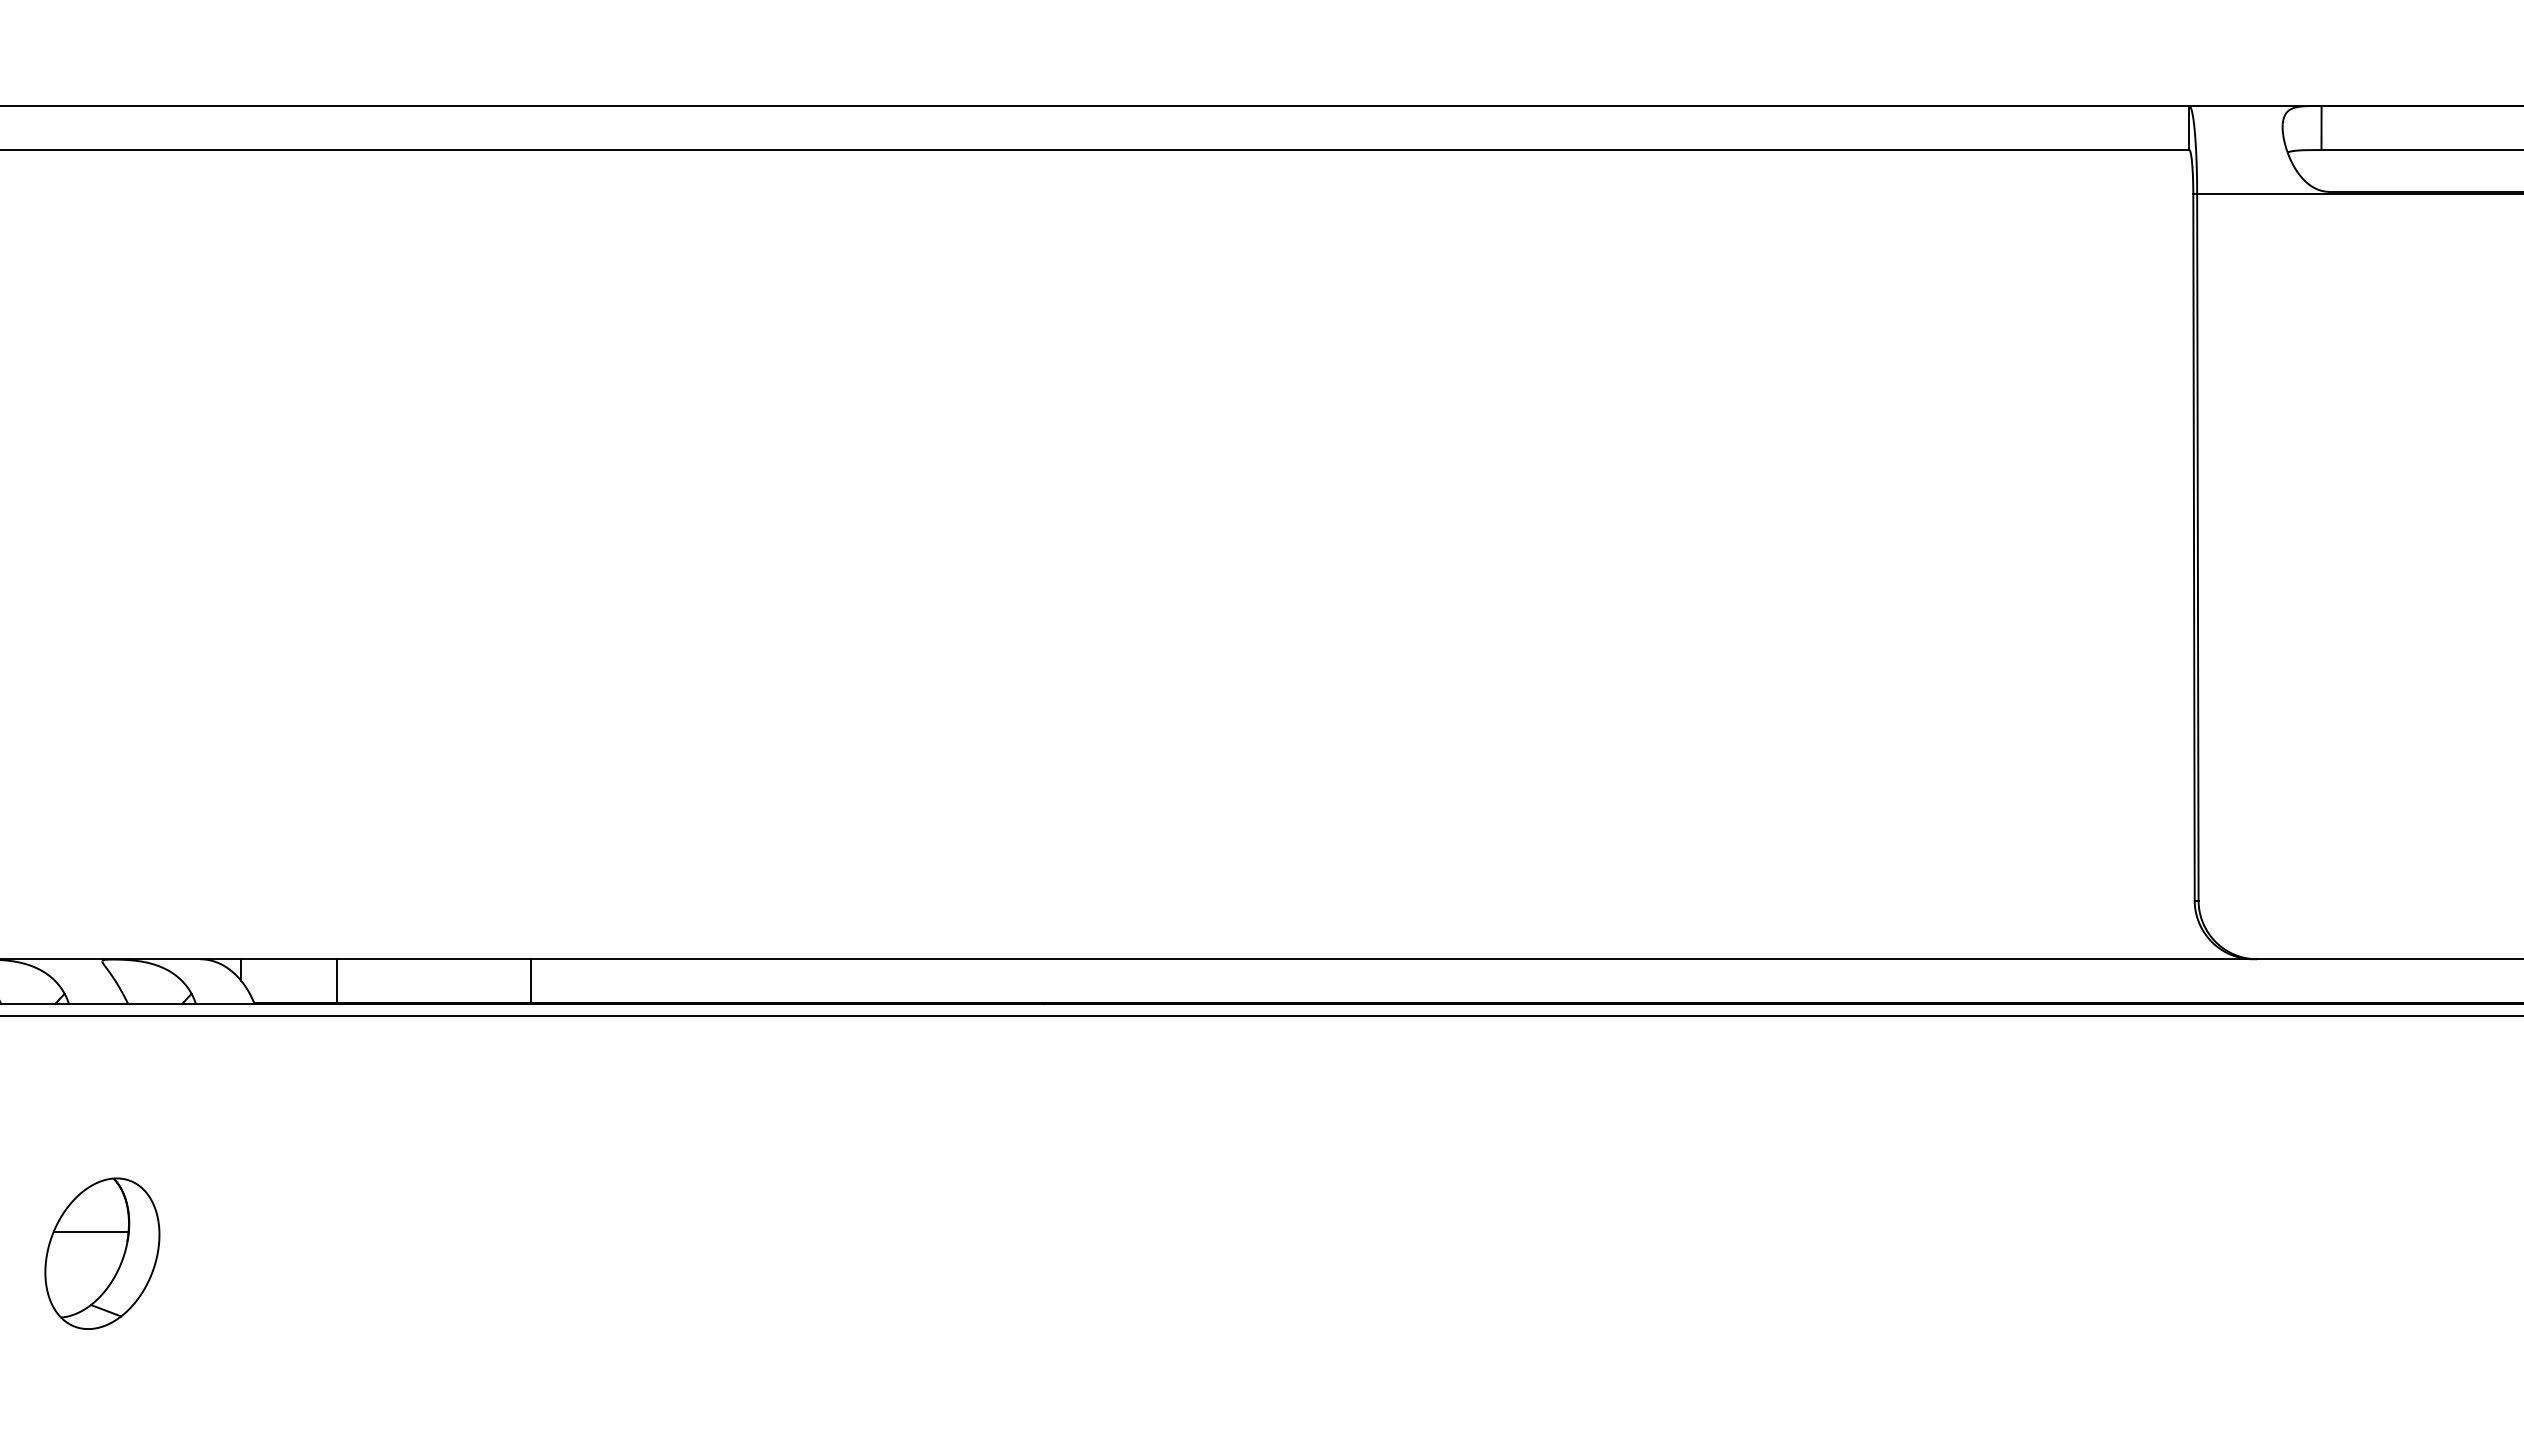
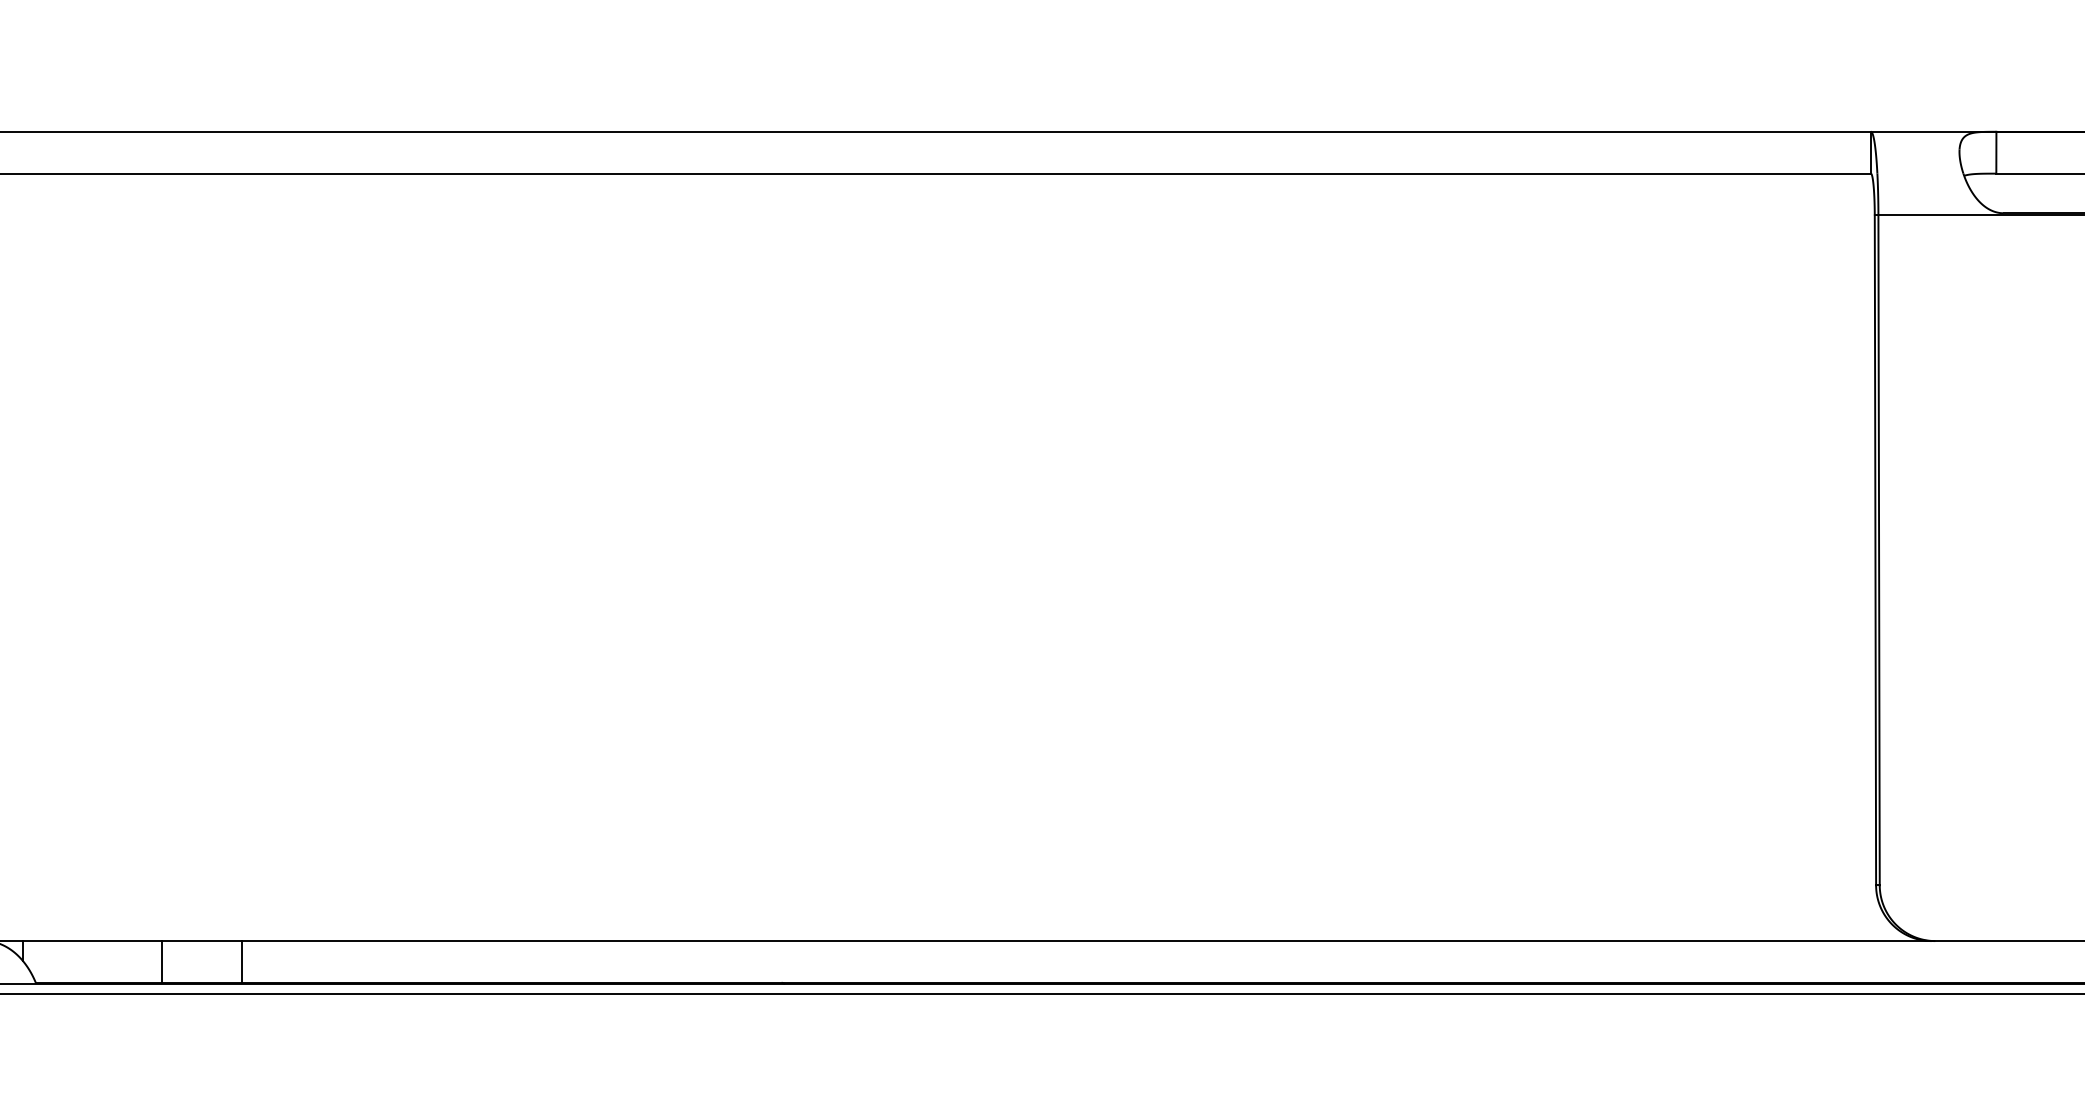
line: (336, 981) -> (162, 962), moved
line: (531, 981) -> (241, 962), moved

